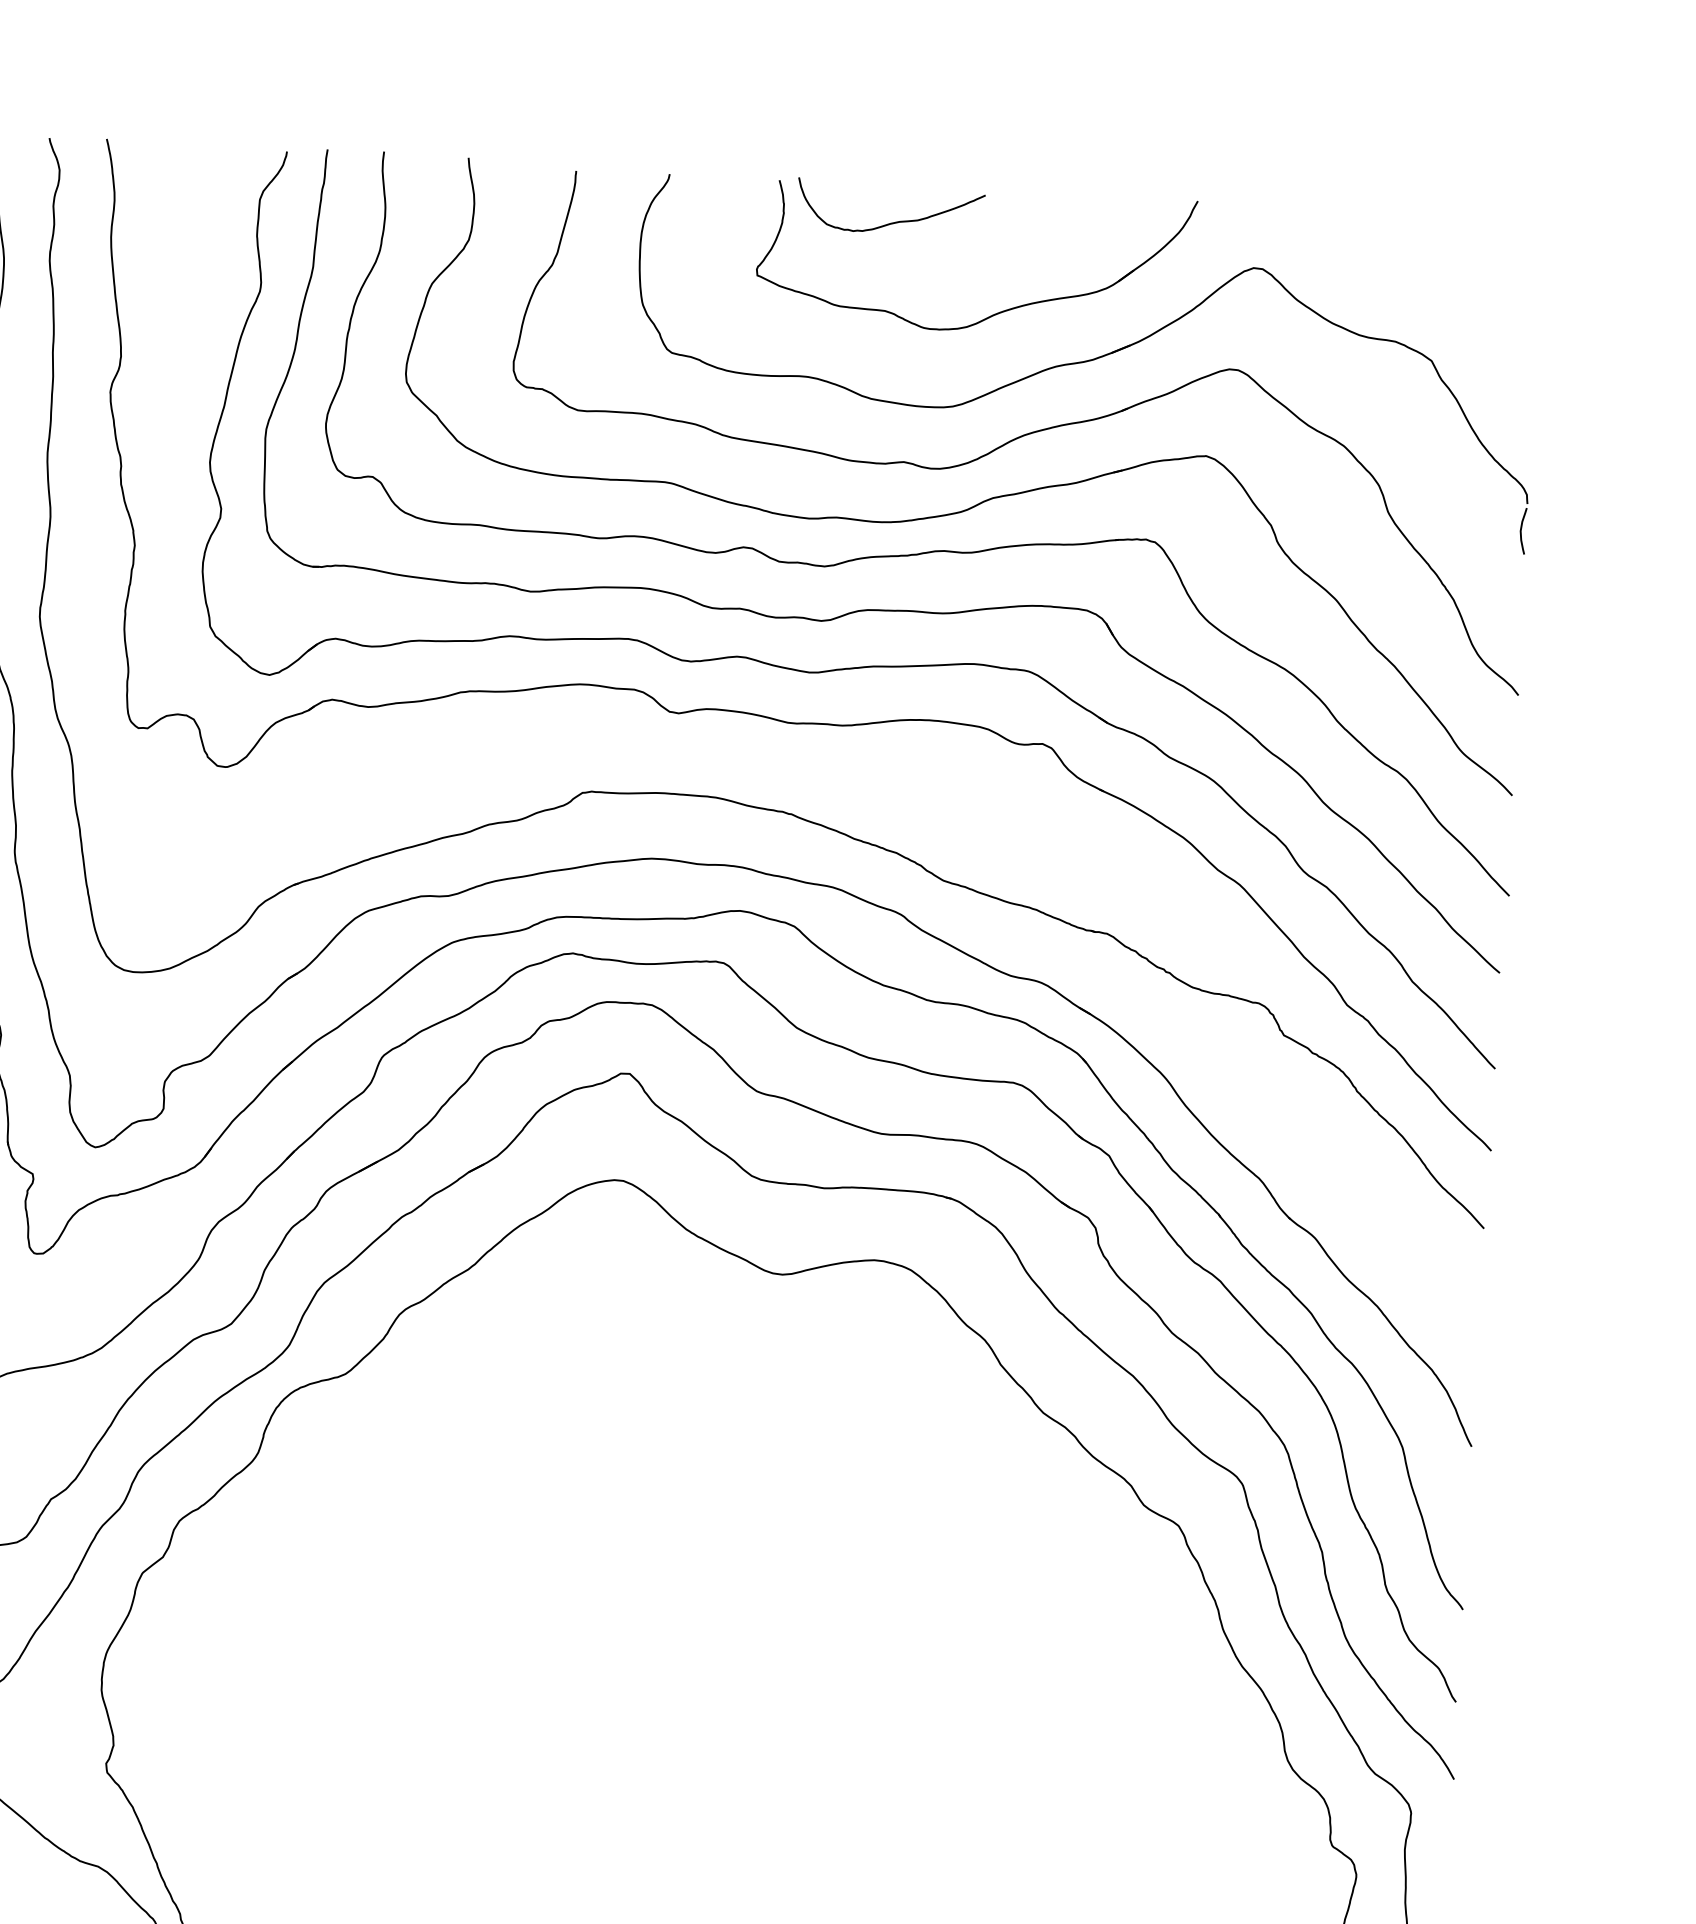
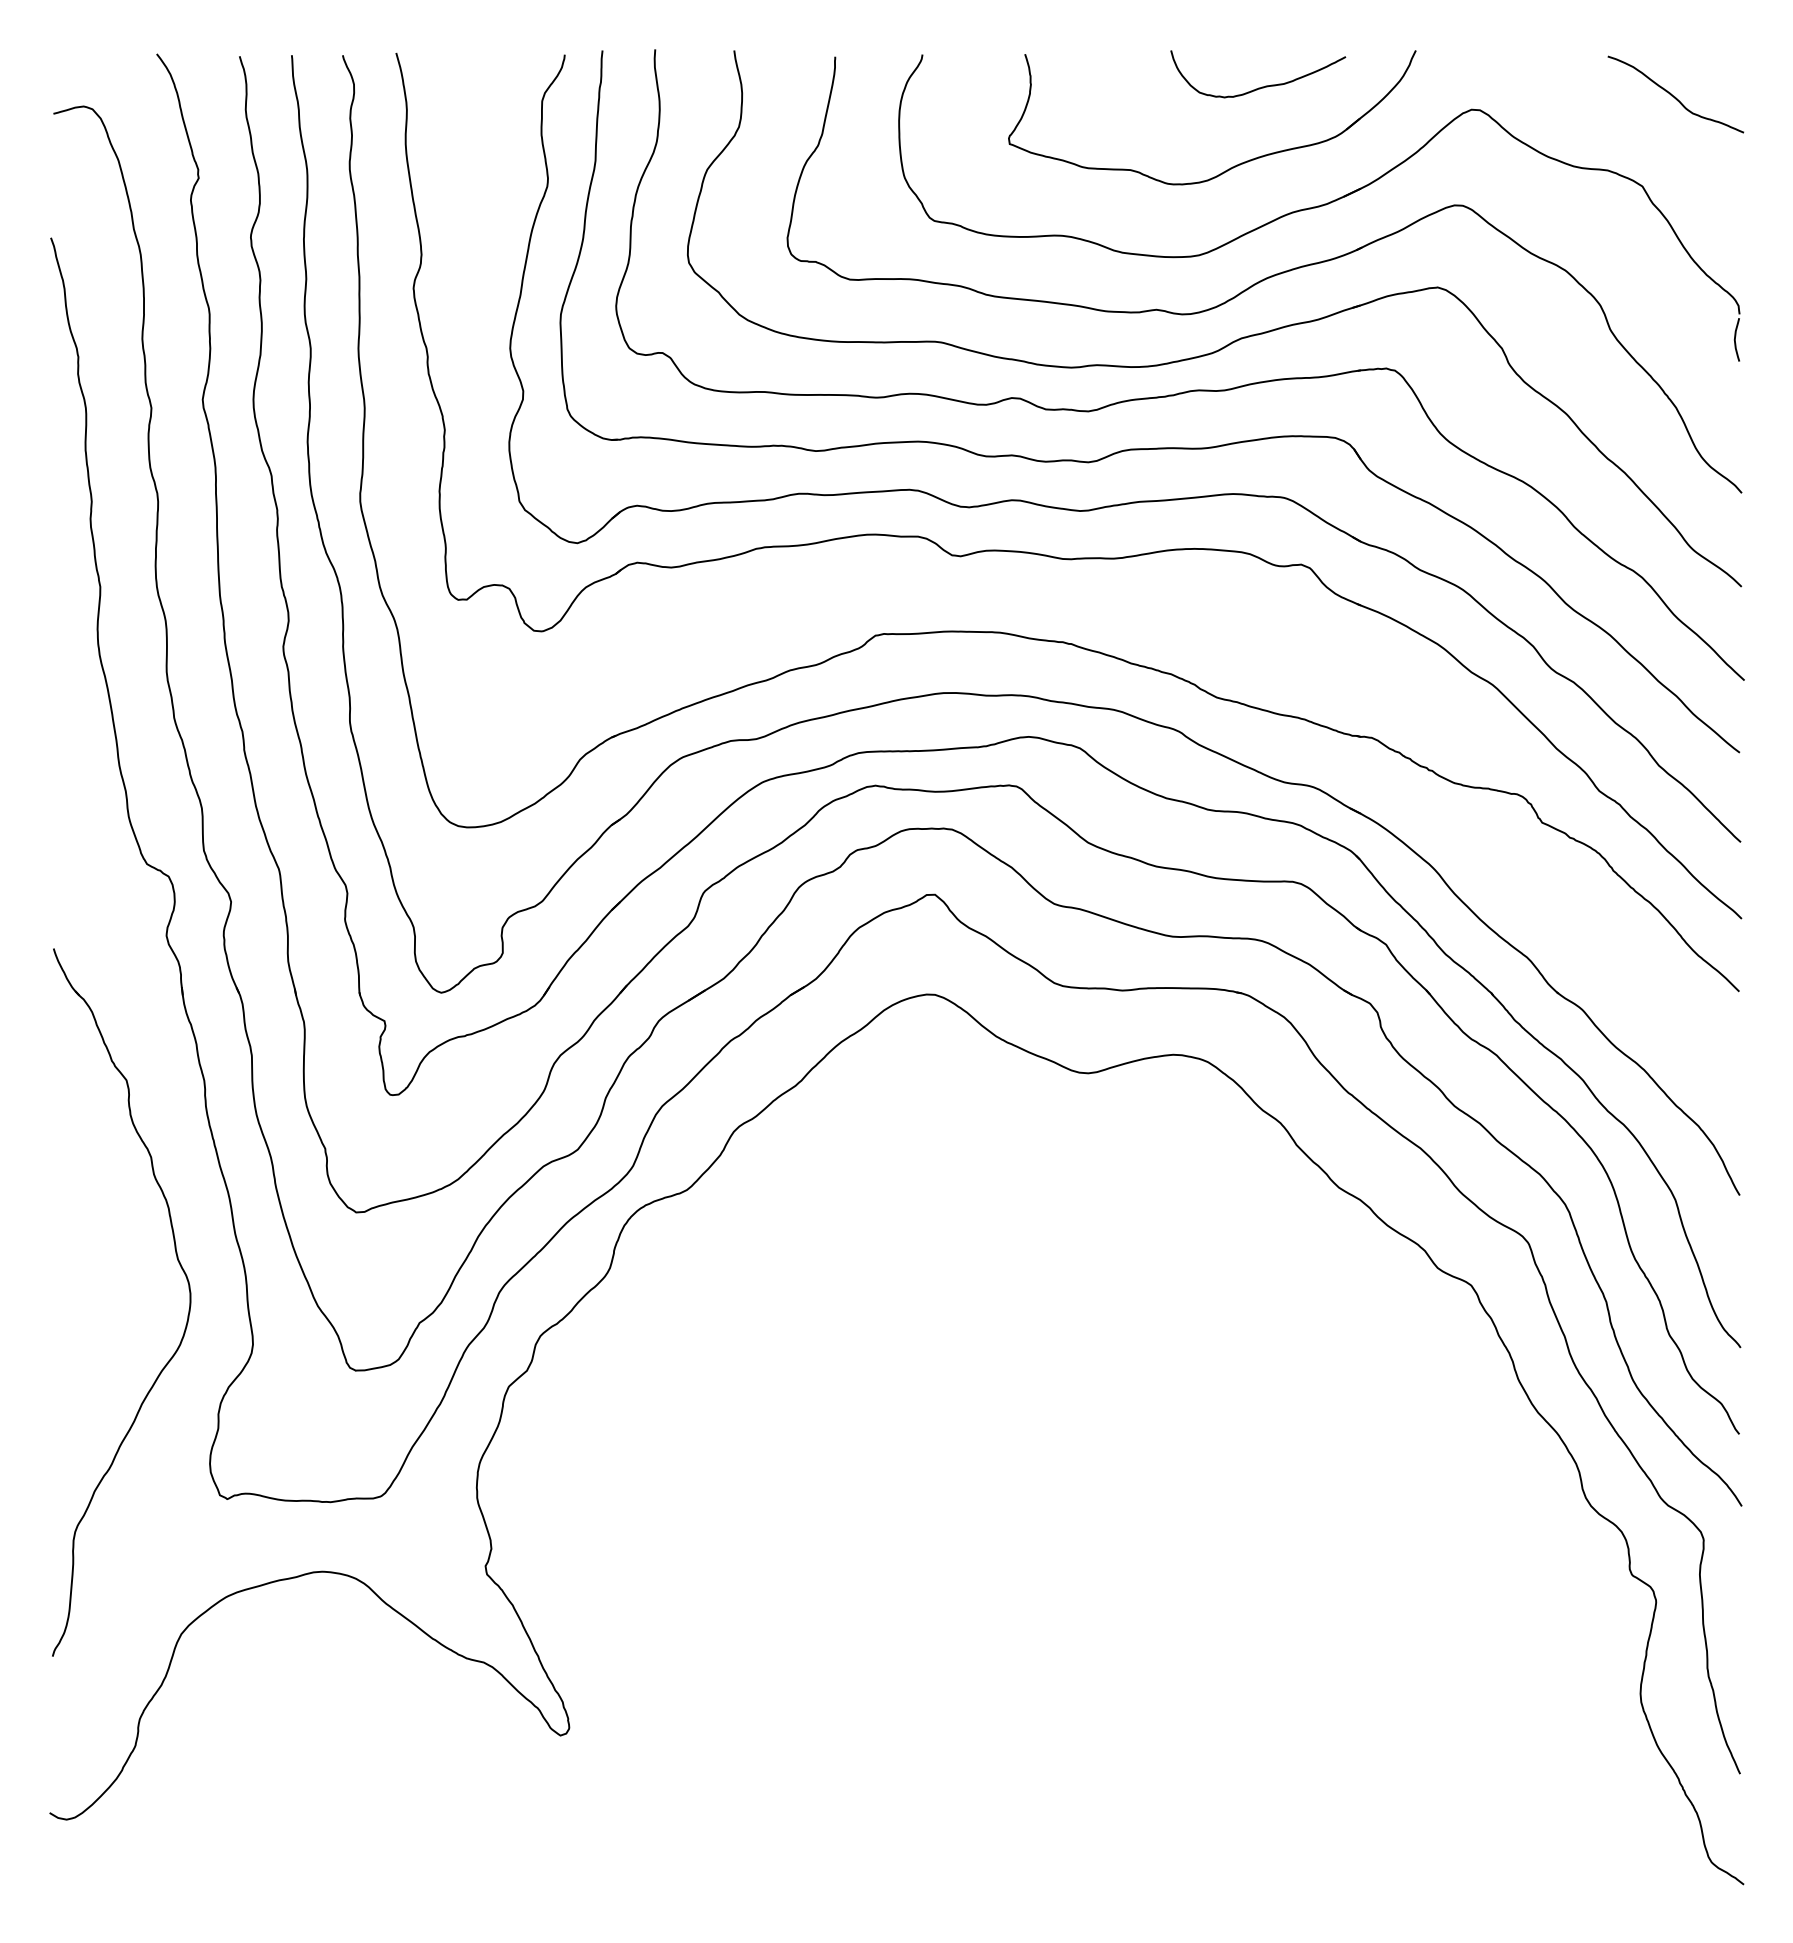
curve: (894, 221) -> (1262, 86), moved
curve: (1472, 266) -> (1675, 96), added

